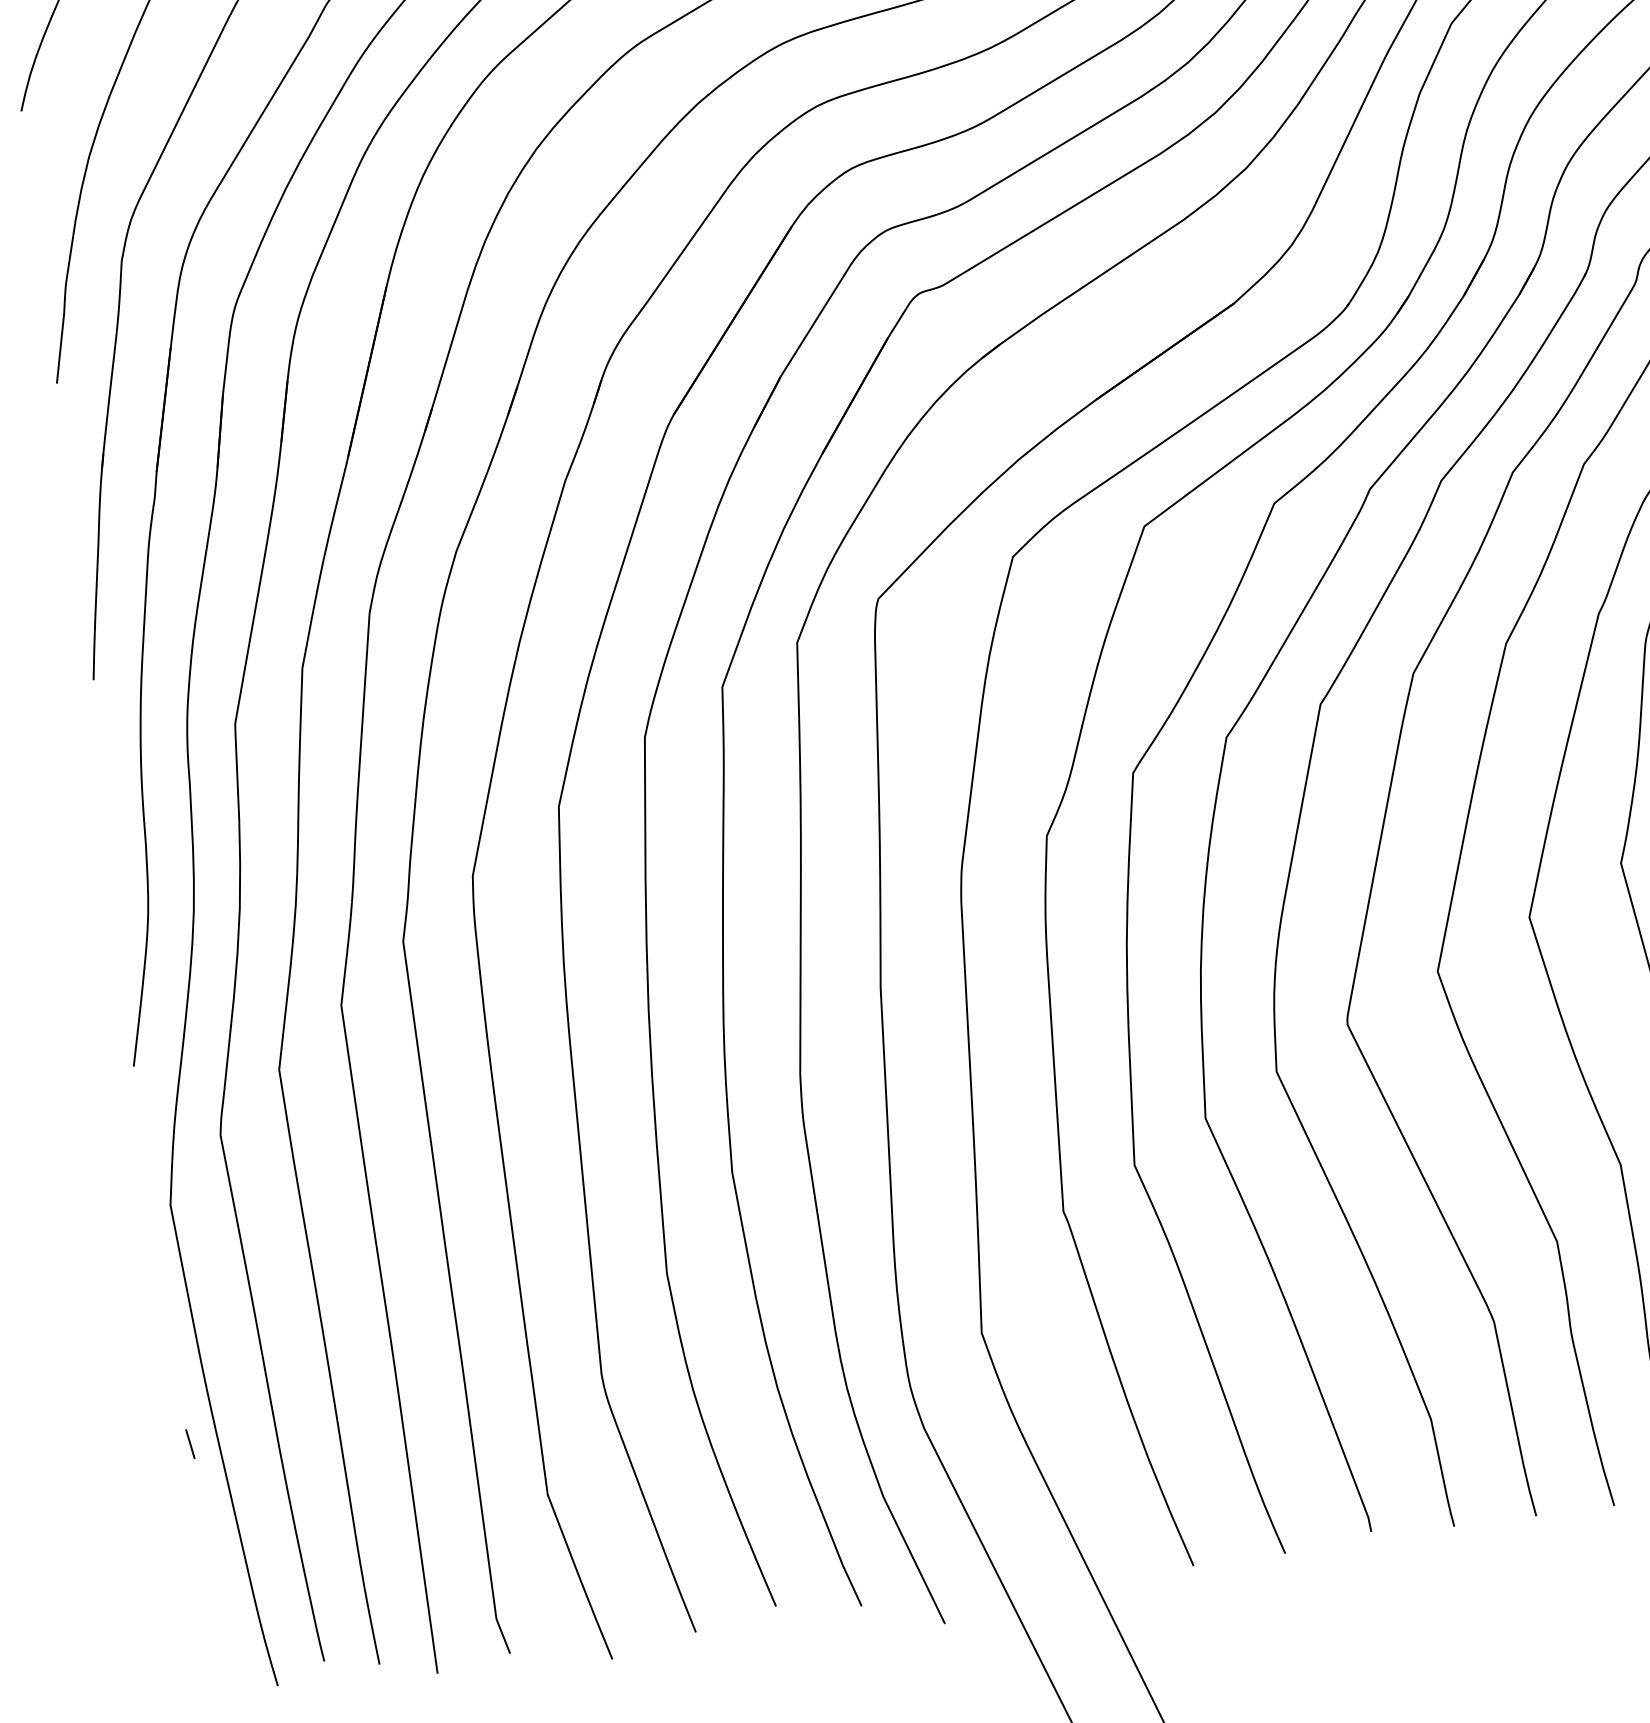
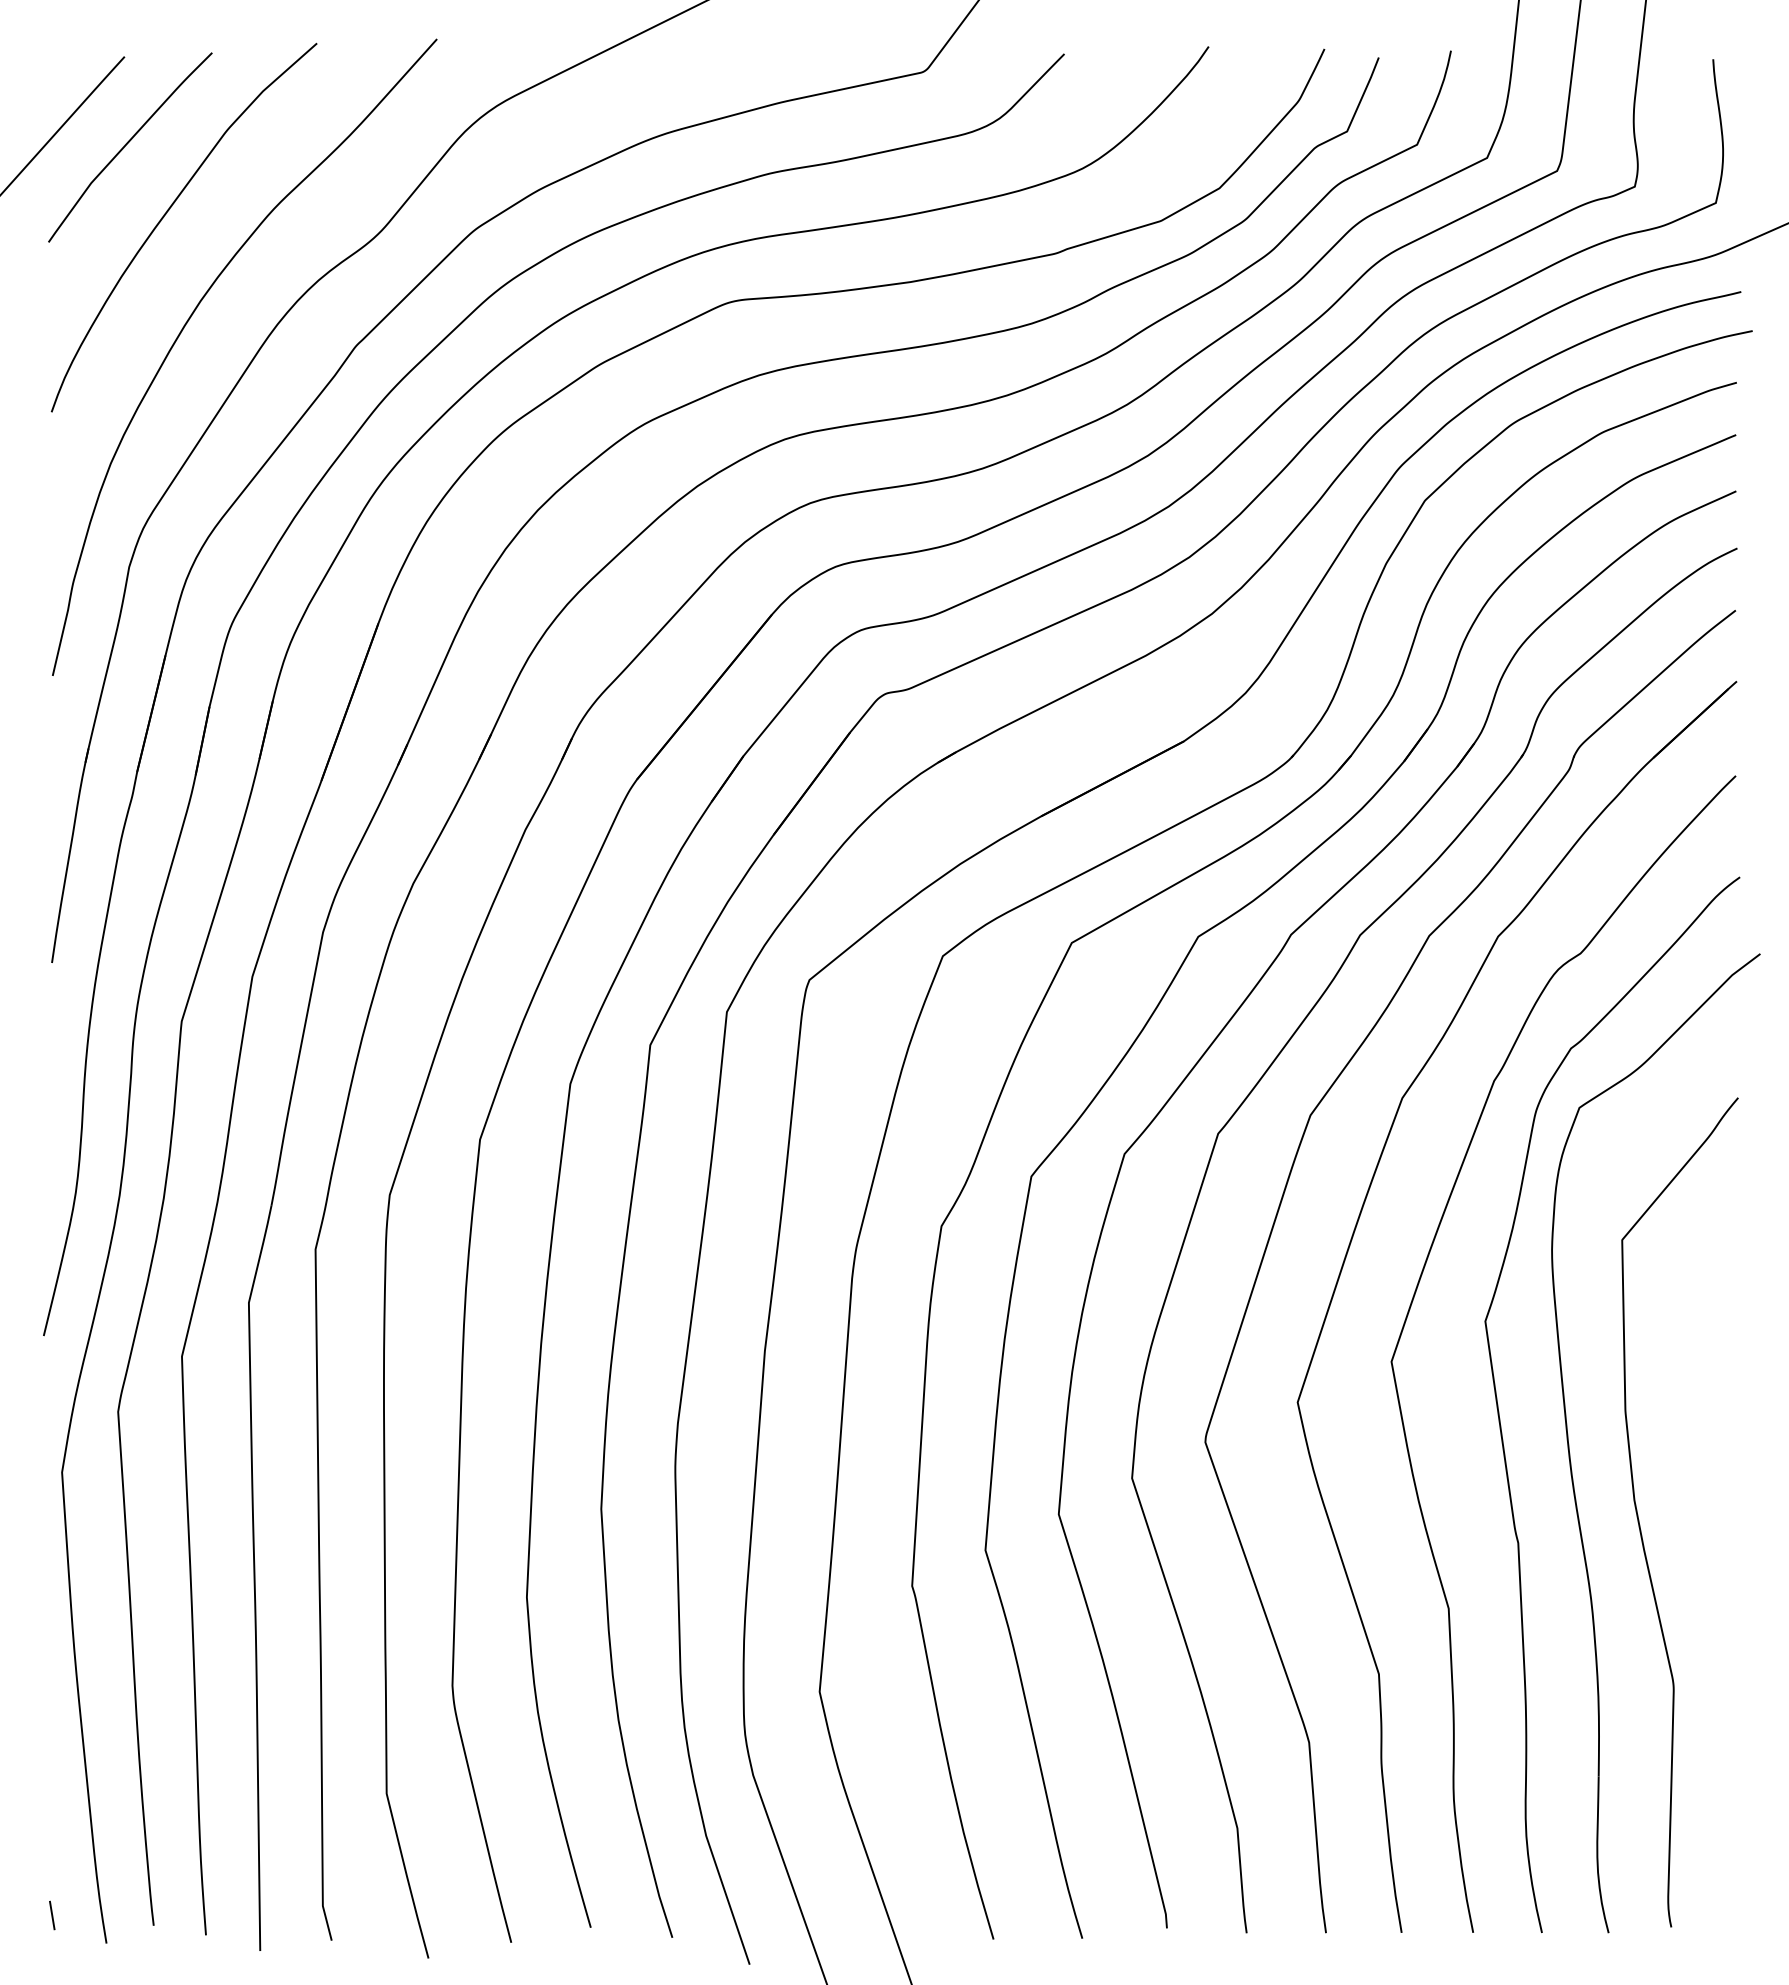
line: (190, 1444) -> (52, 1915), moved

